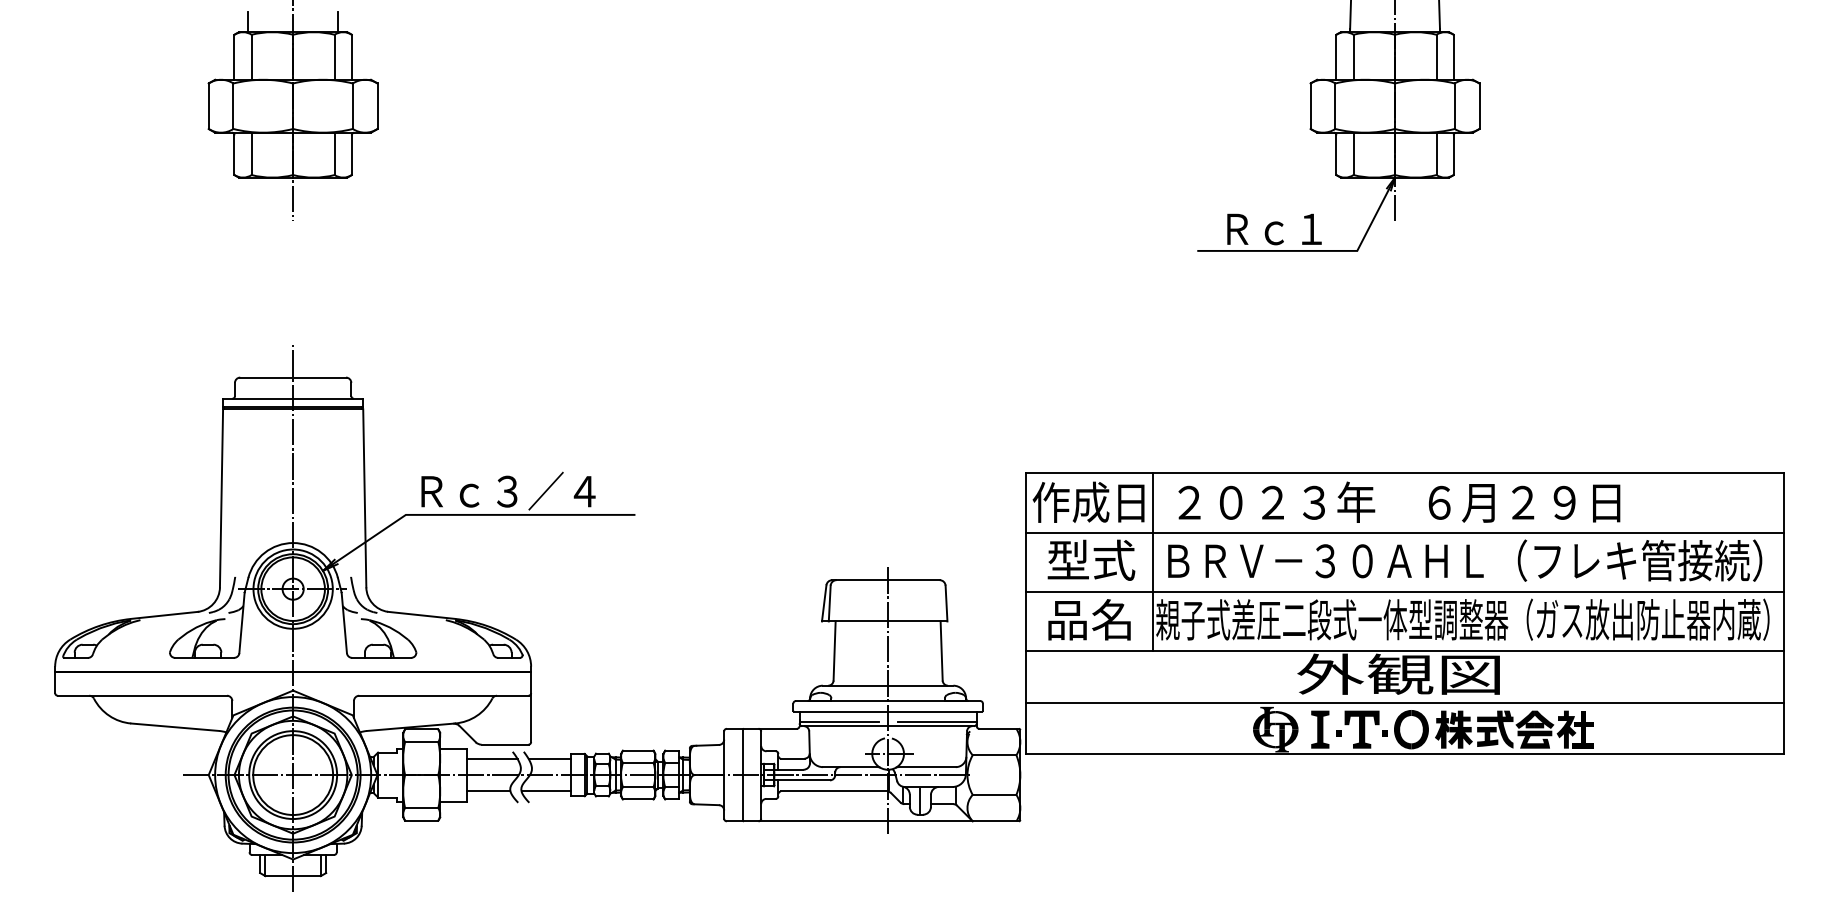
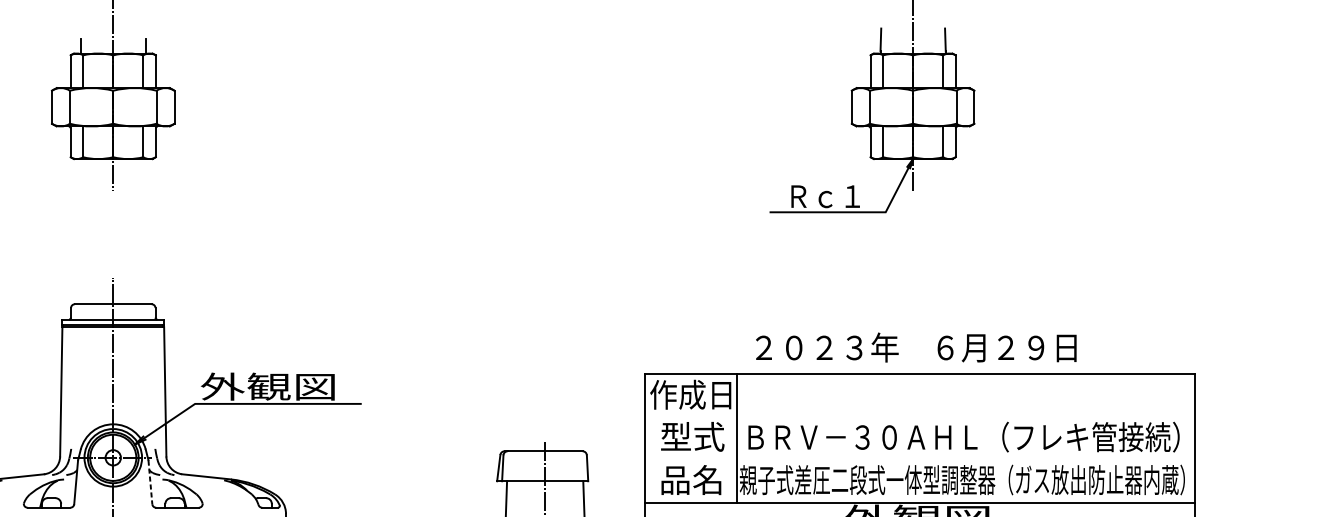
text: (505, 490) -> (267, 386), Ｒｃ３／４ -> 外観図
text: (1399, 501) -> (916, 346), moved
line: (1404, 532) -> (920, 416), removed
line: (1404, 591) -> (920, 459), removed
line: (344, 623) -> (150, 482), solid -> dashed

